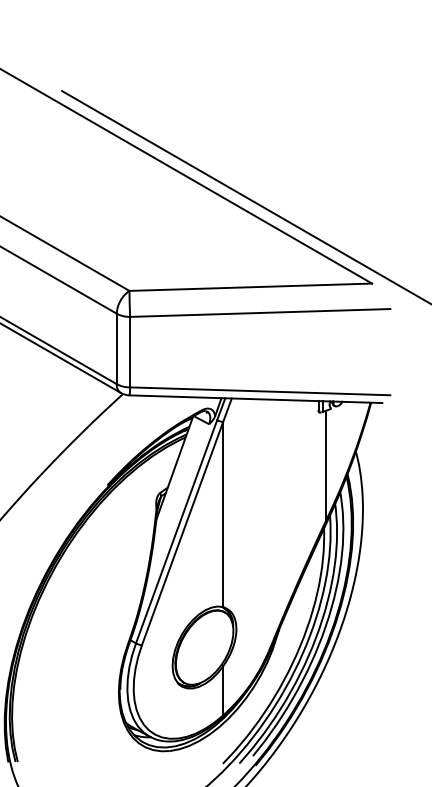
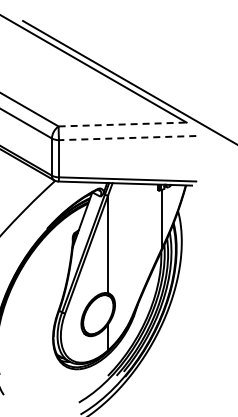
line: (252, 287) -> (123, 124), solid -> dashed
line: (260, 313) -> (127, 138), solid -> dashed

